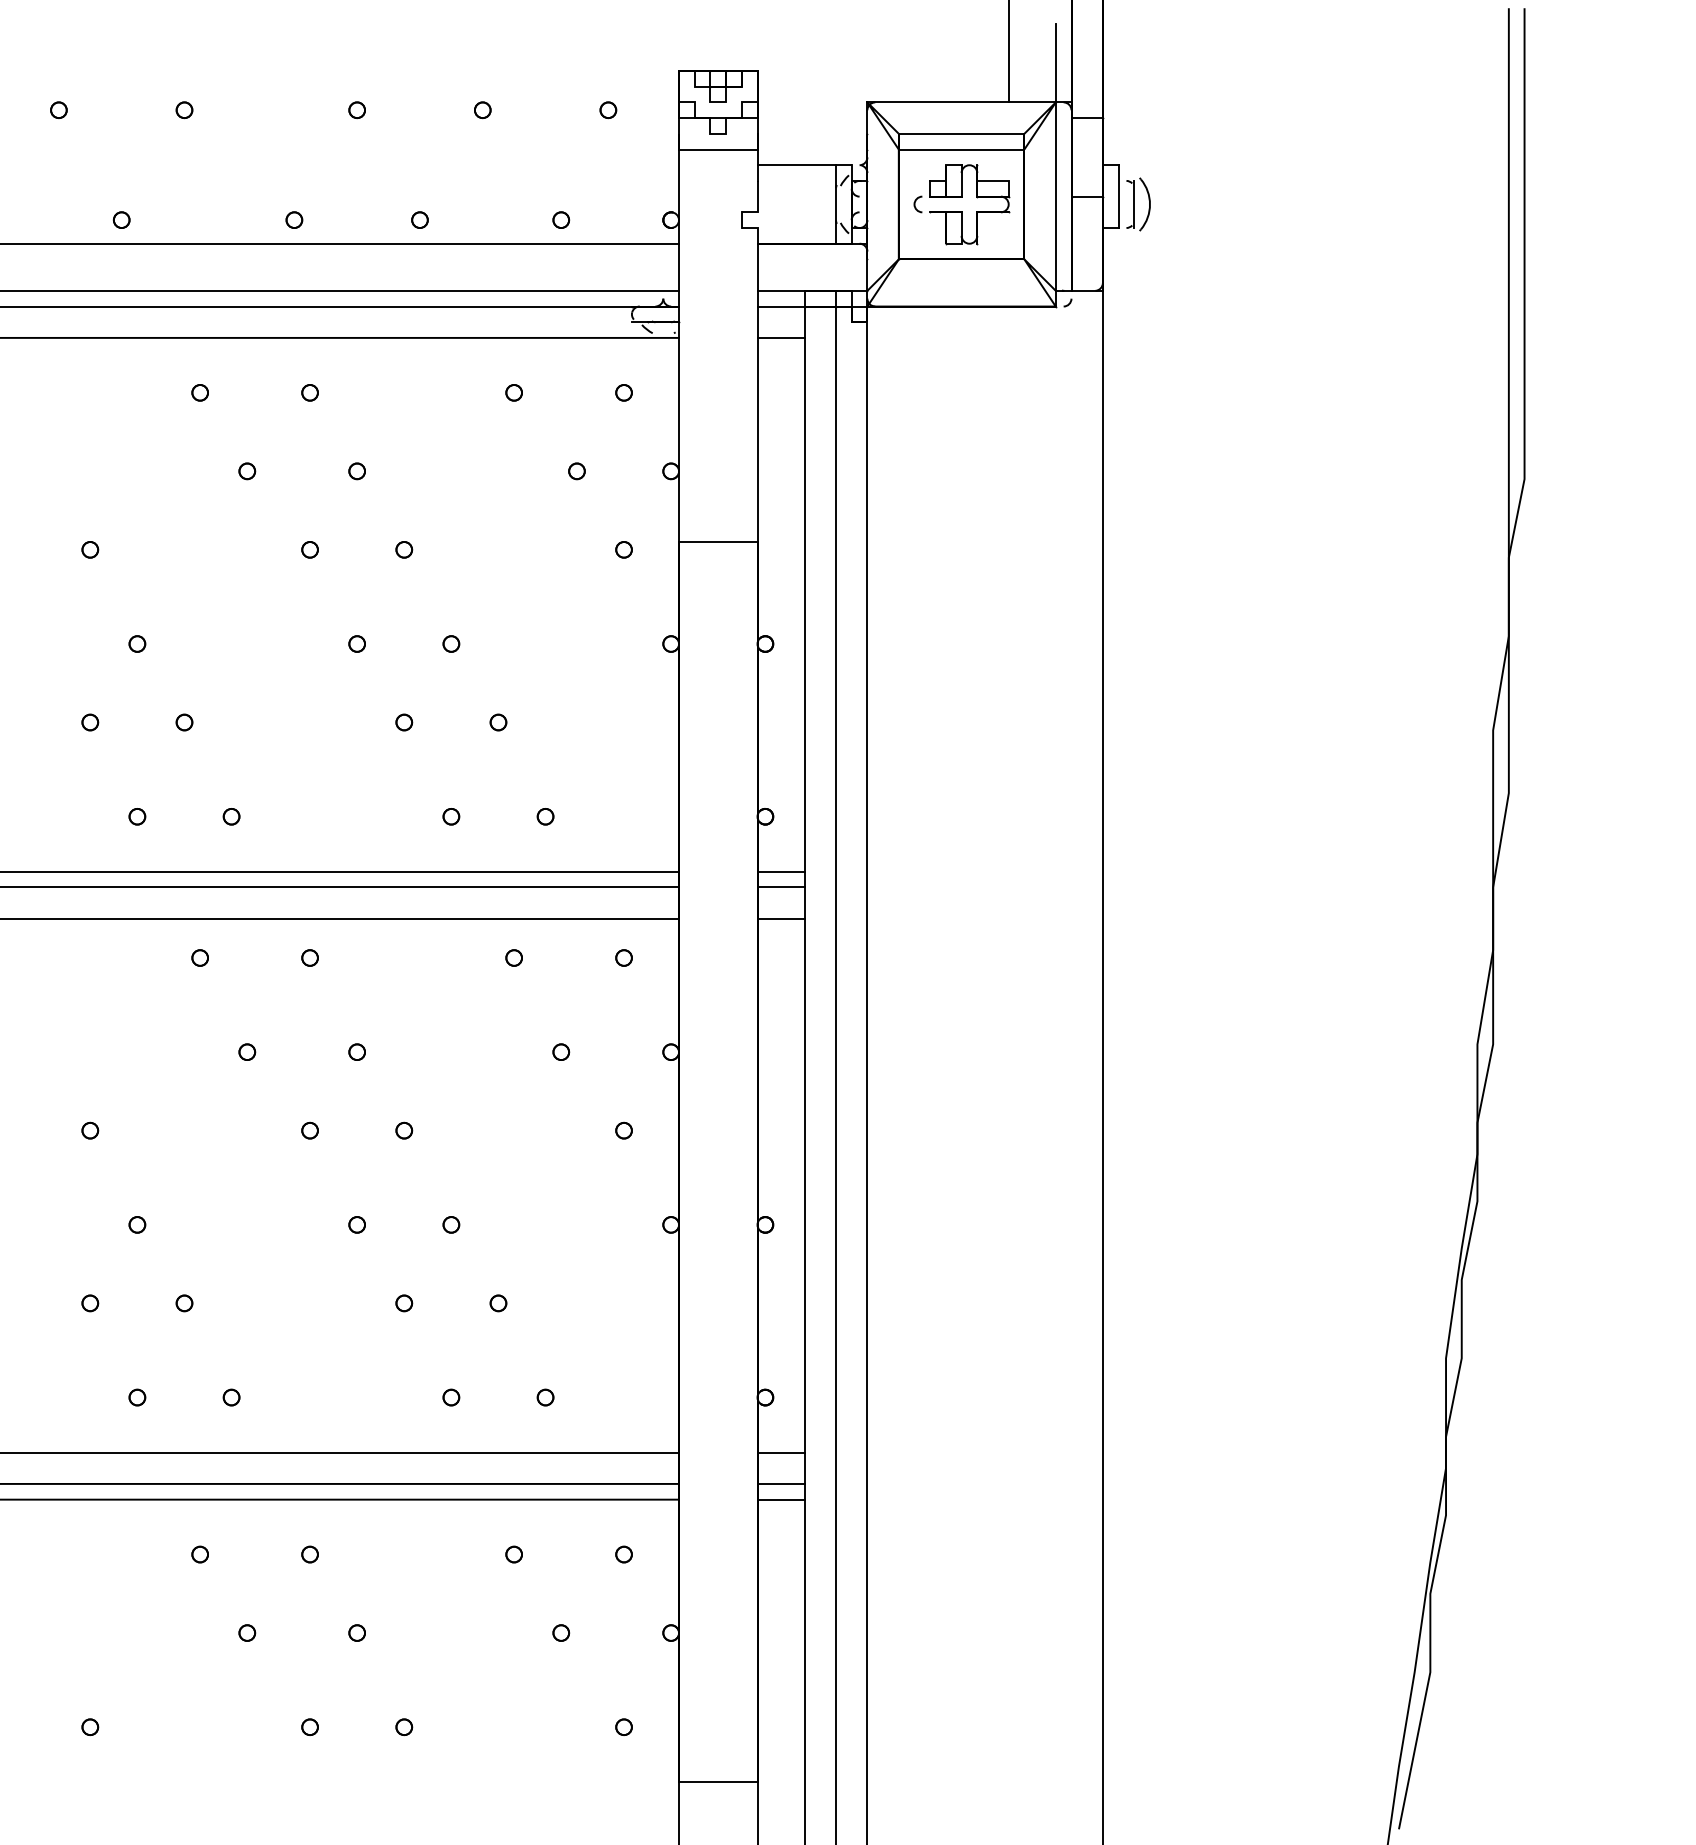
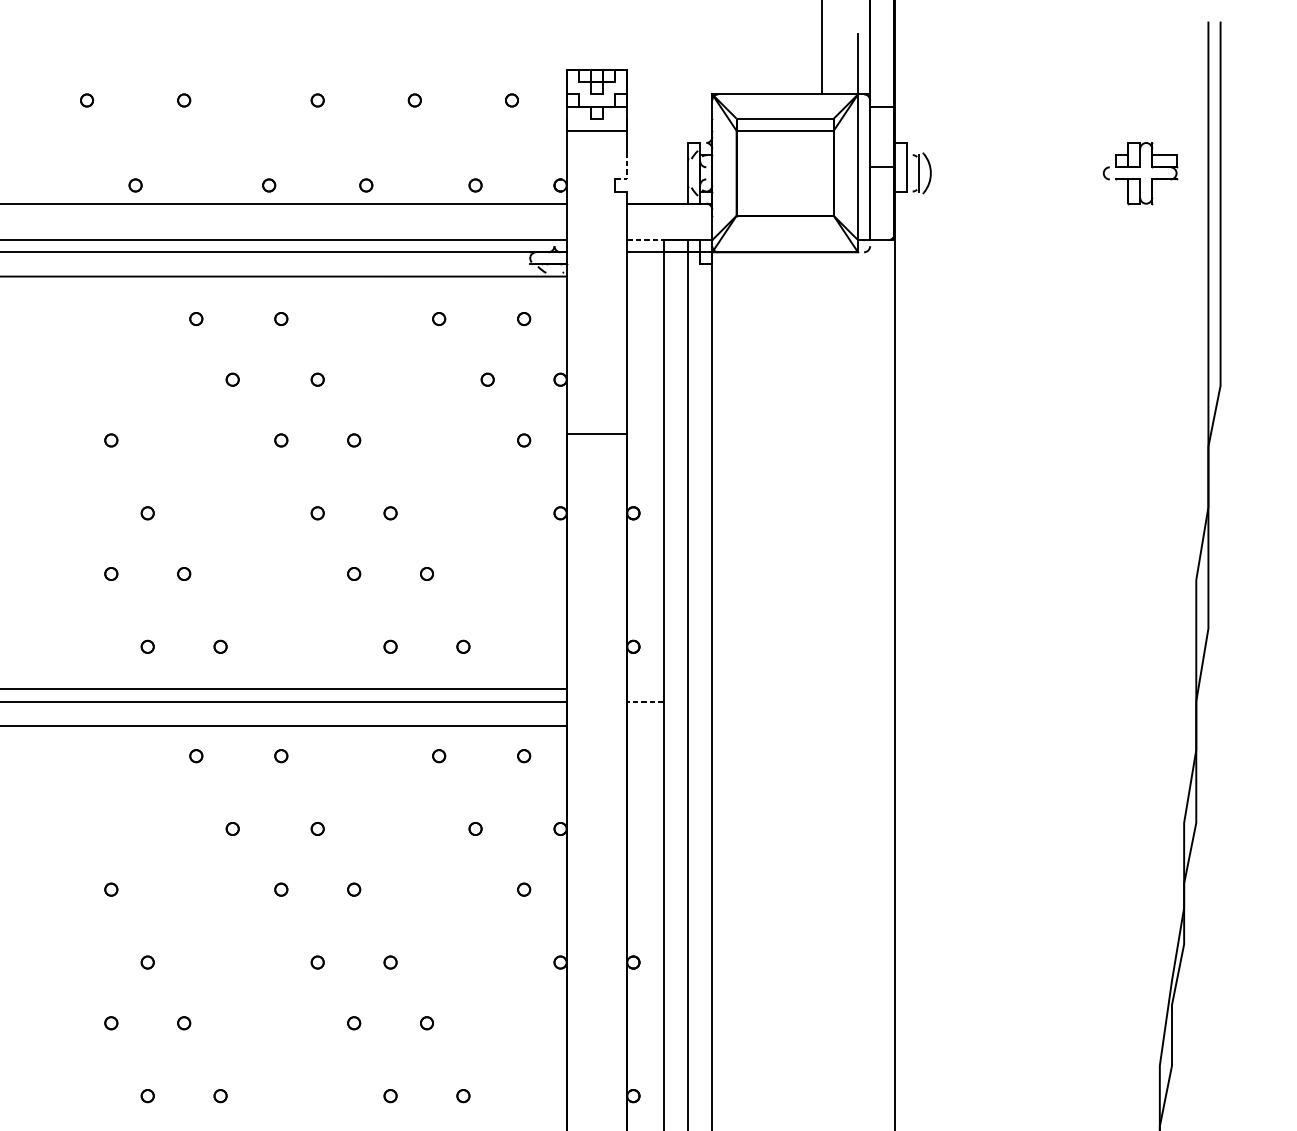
line: (796, 165) -> (657, 143), removed
part: (961, 197) -> (1140, 167), moved
line: (757, 204) -> (627, 173), solid -> dashed
line: (781, 290) -> (645, 239), solid -> dashed
line: (780, 337) -> (645, 276), removed
line: (780, 871) -> (645, 689), removed
line: (781, 887) -> (645, 701), solid -> dashed
line: (780, 918) -> (645, 725), removed

